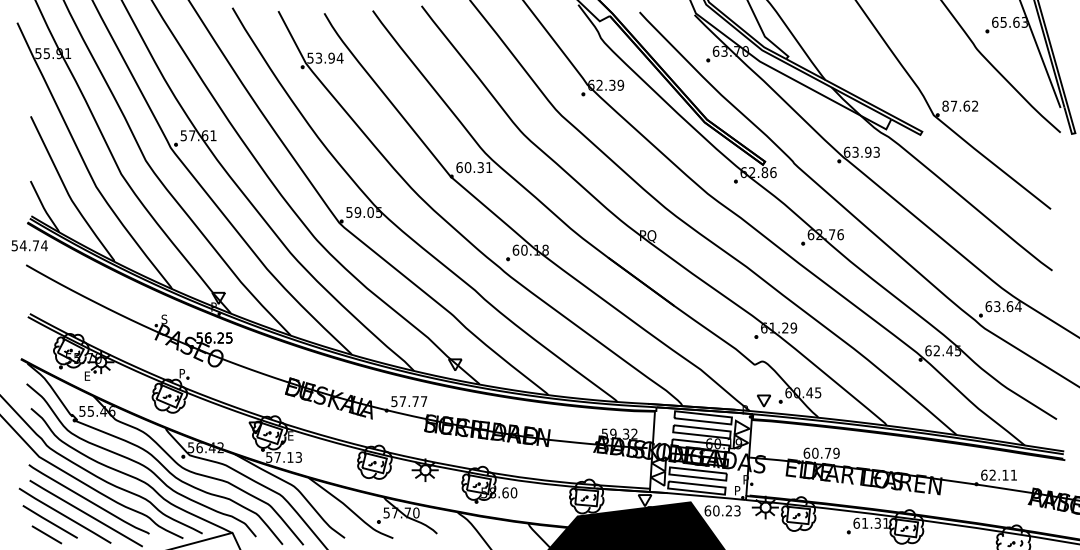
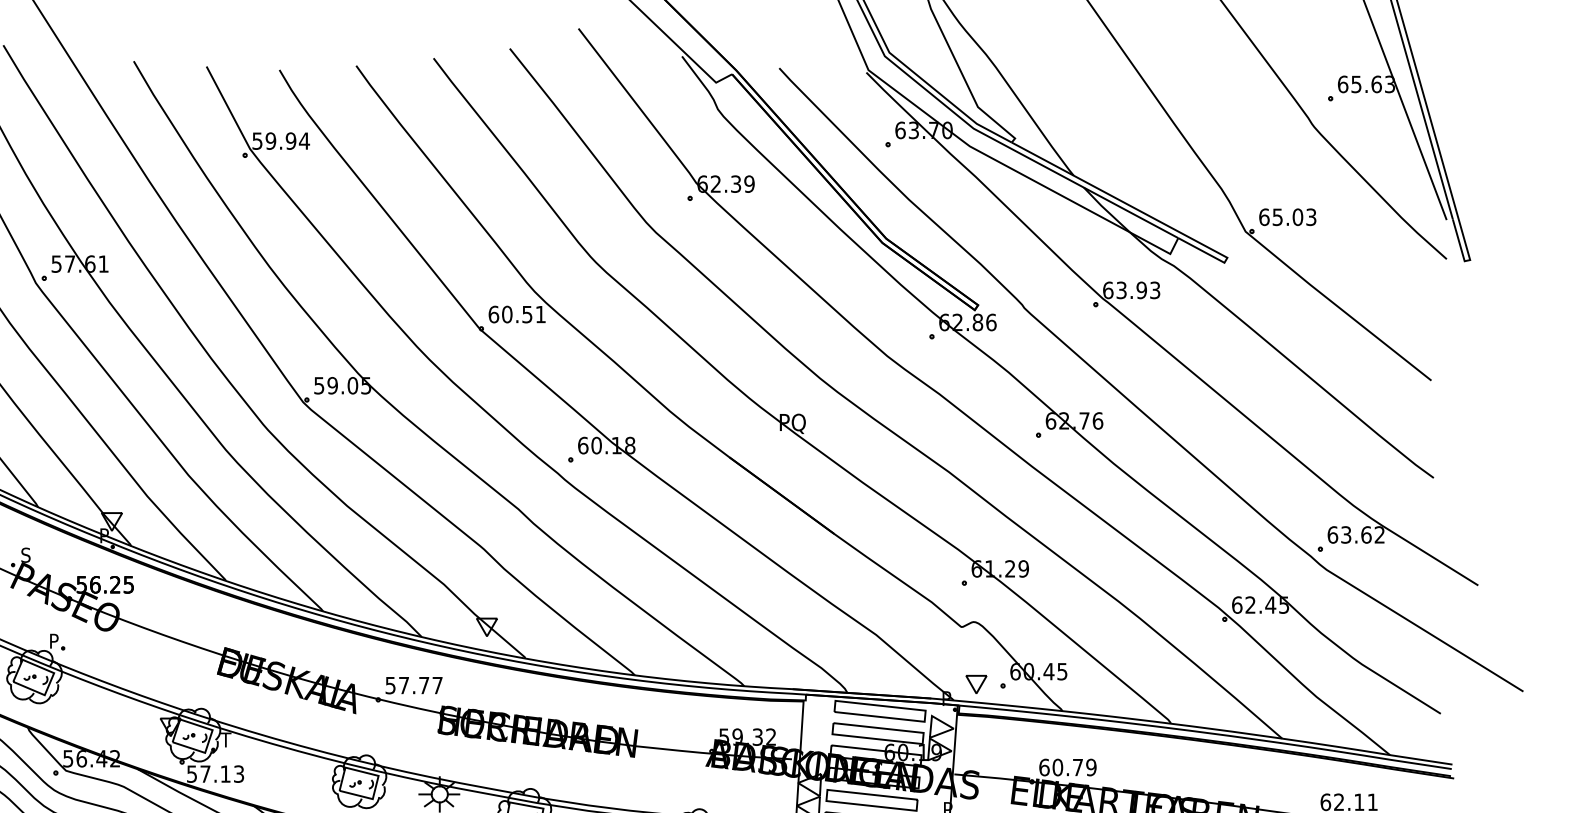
text: (318, 57) -> (270, 140), 53.94 -> 59.94
text: (960, 105) -> (1287, 216), 87.62 -> 65.03
text: (480, 167) -> (527, 314), 60.31 -> 60.51
text: (1017, 306) -> (1378, 534), 63.64 -> 63.62
text: (290, 435) -> (225, 739), E -> T

